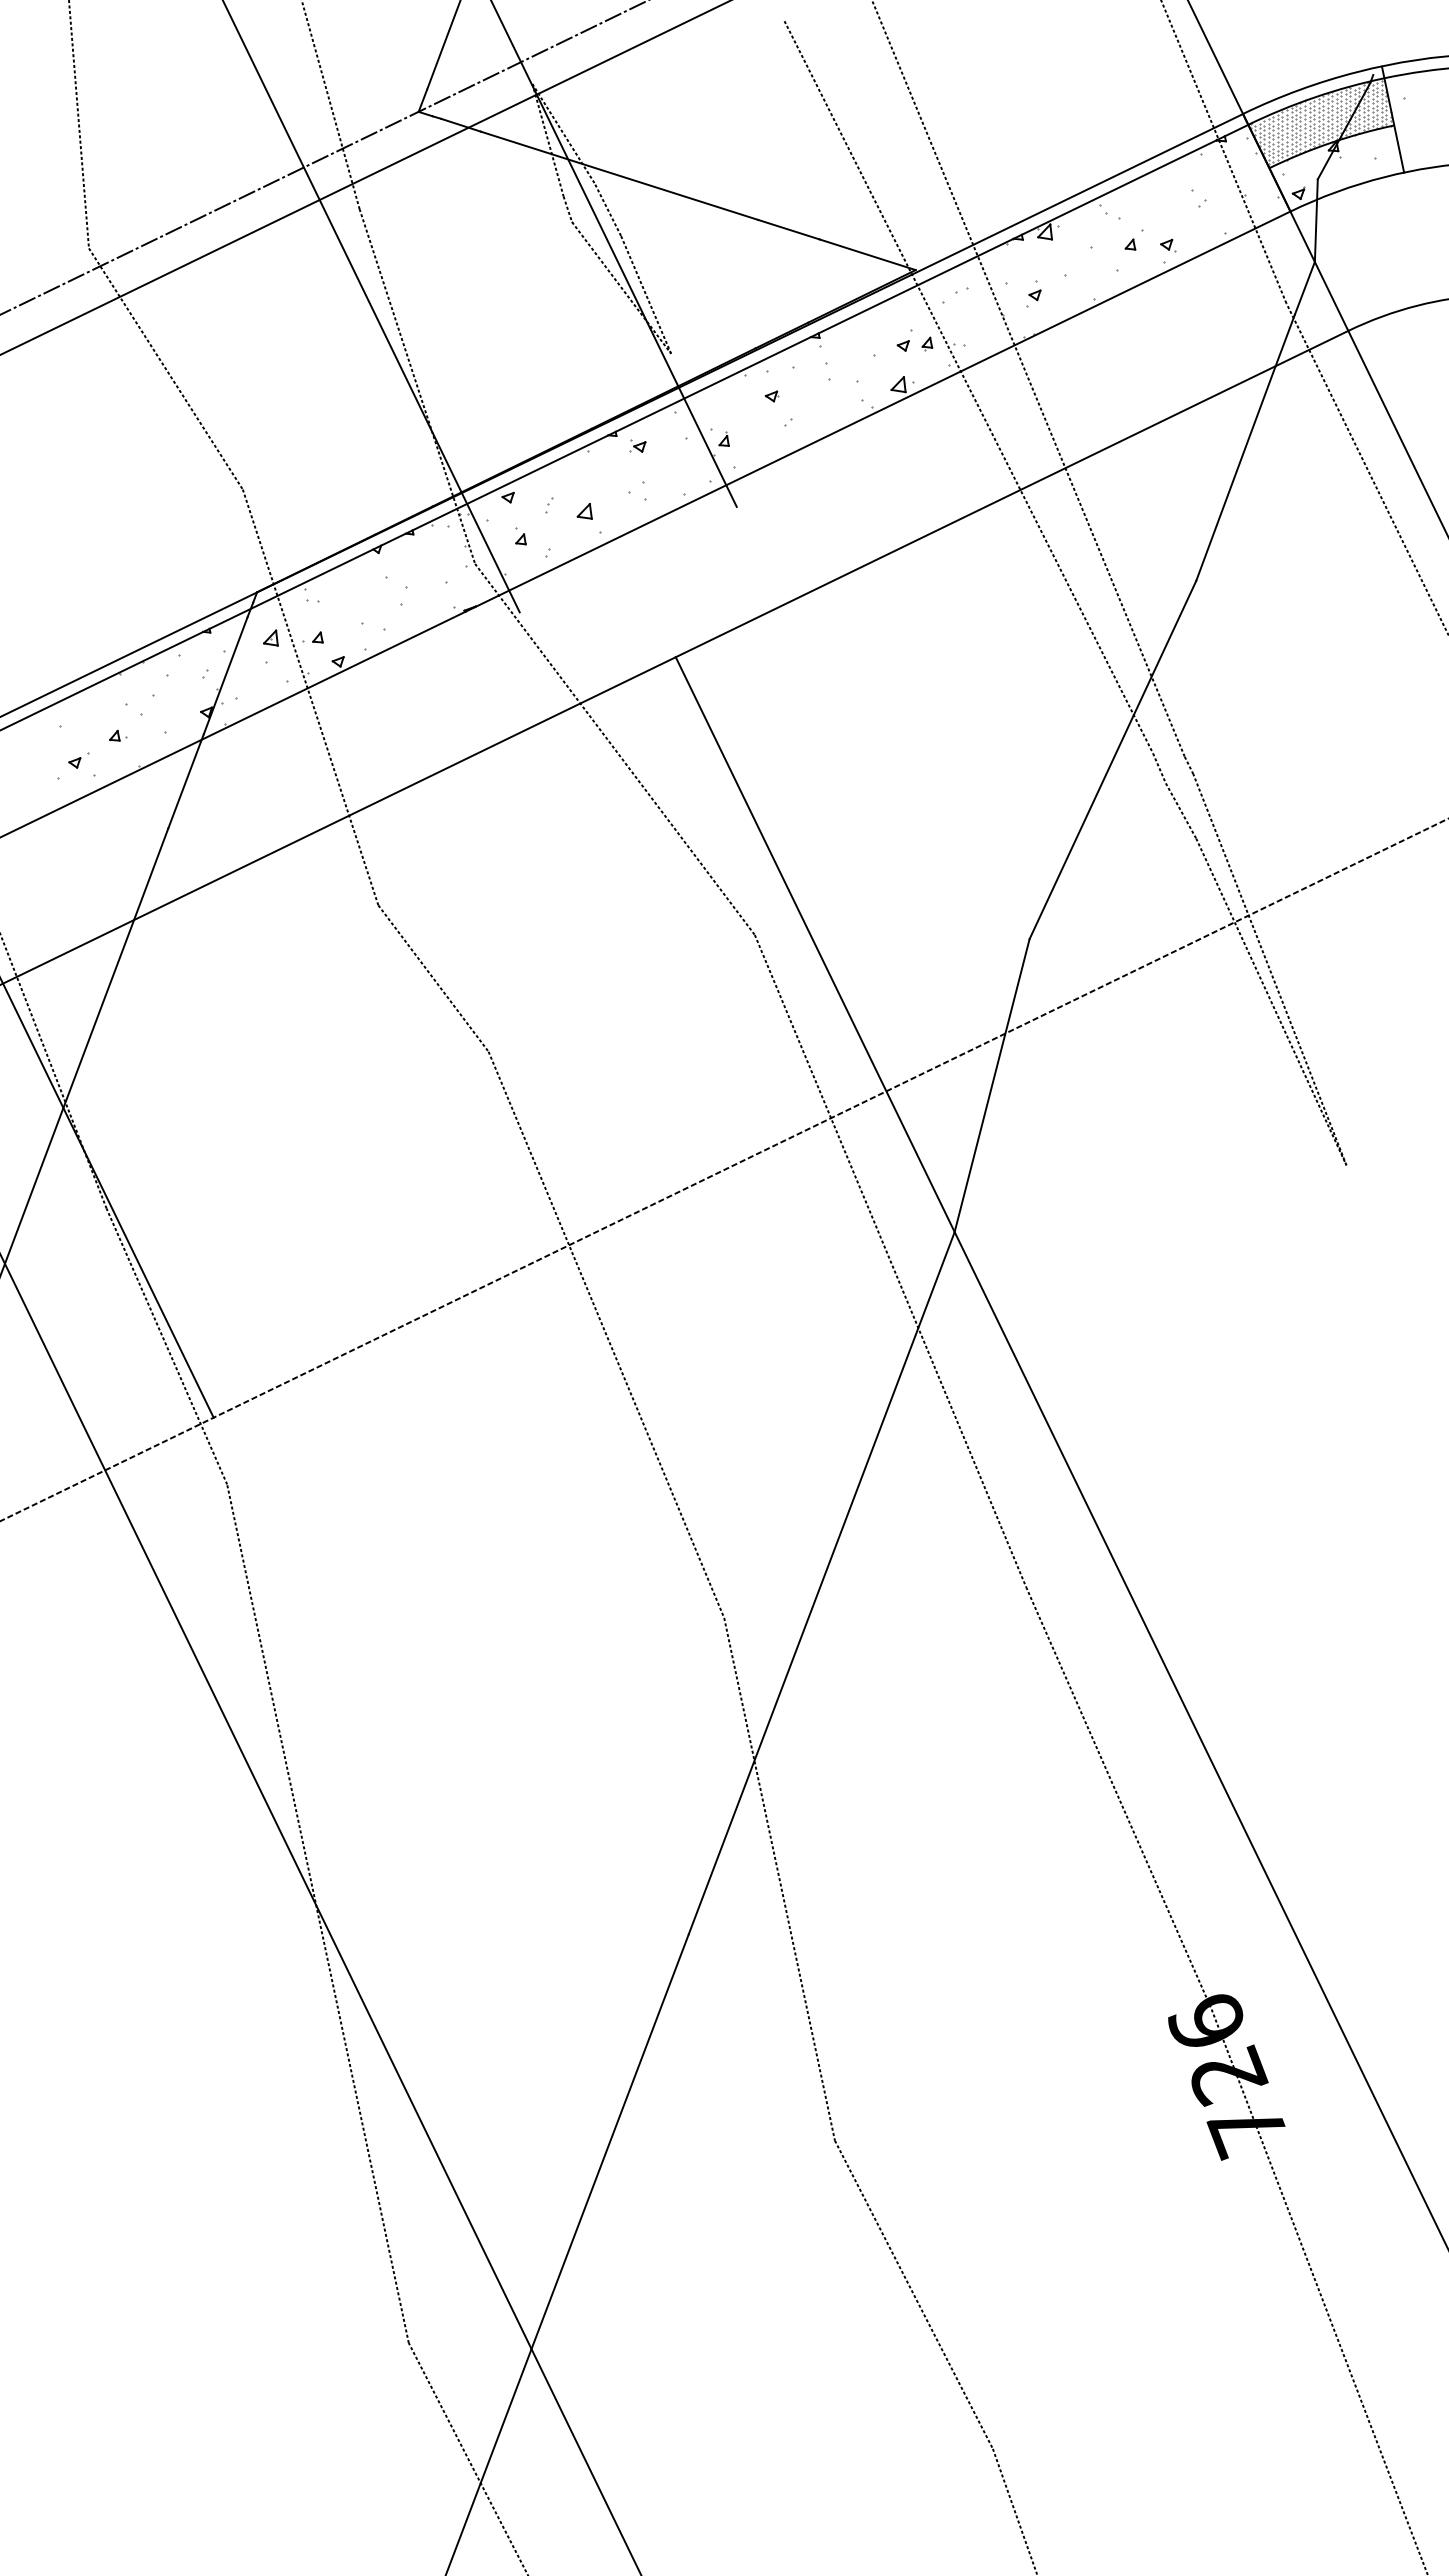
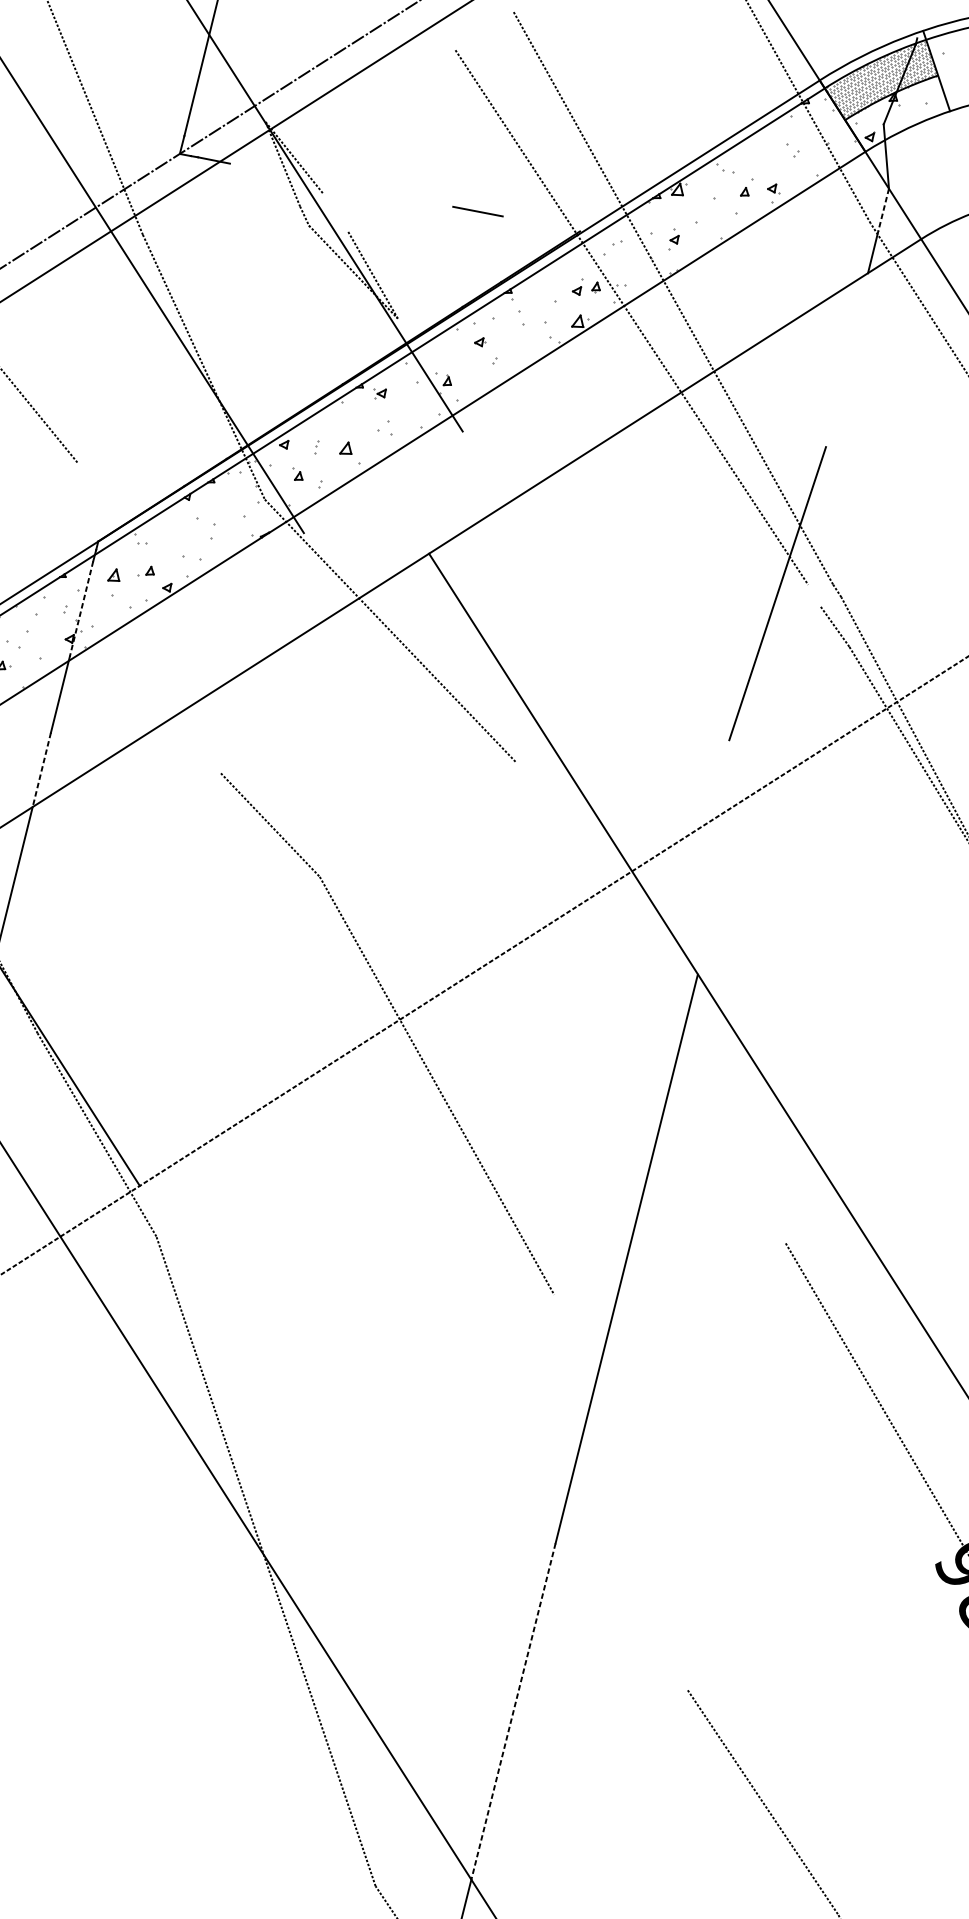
line: (619, 175) -> (341, 185), removed
line: (607, 209) -> (335, 212), removed
line: (867, 254) -> (541, 223), removed
line: (1304, 288) -> (883, 210), solid -> dashed
line: (1235, 473) -> (846, 360), removed
line: (225, 675) -> (81, 608), solid -> dashed
line: (310, 697) -> (149, 618), removed
line: (1159, 768) -> (814, 595), removed
line: (151, 874) -> (42, 770), solid -> dashed
line: (991, 1085) -> (713, 857), removed
line: (890, 1261) -> (650, 1003), removed
line: (779, 1879) -> (620, 1492), removed
line: (610, 2141) -> (513, 1711), solid -> dashed

